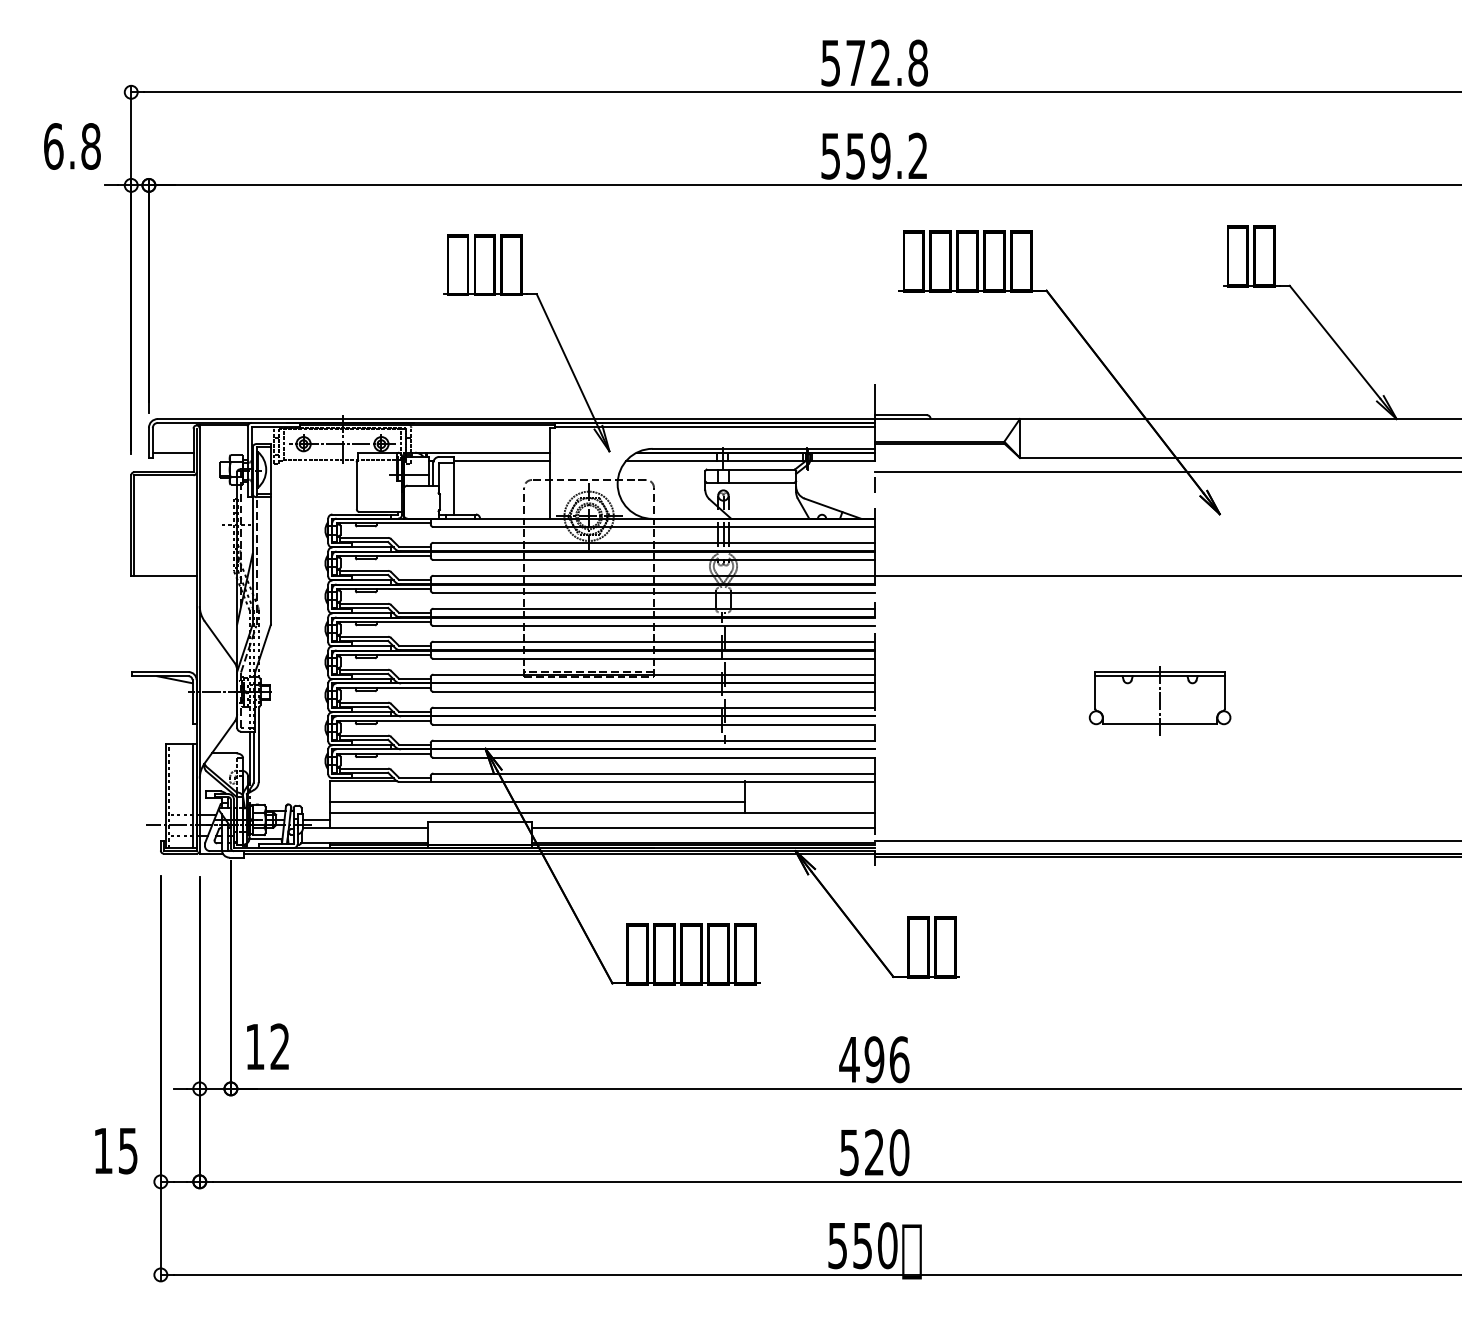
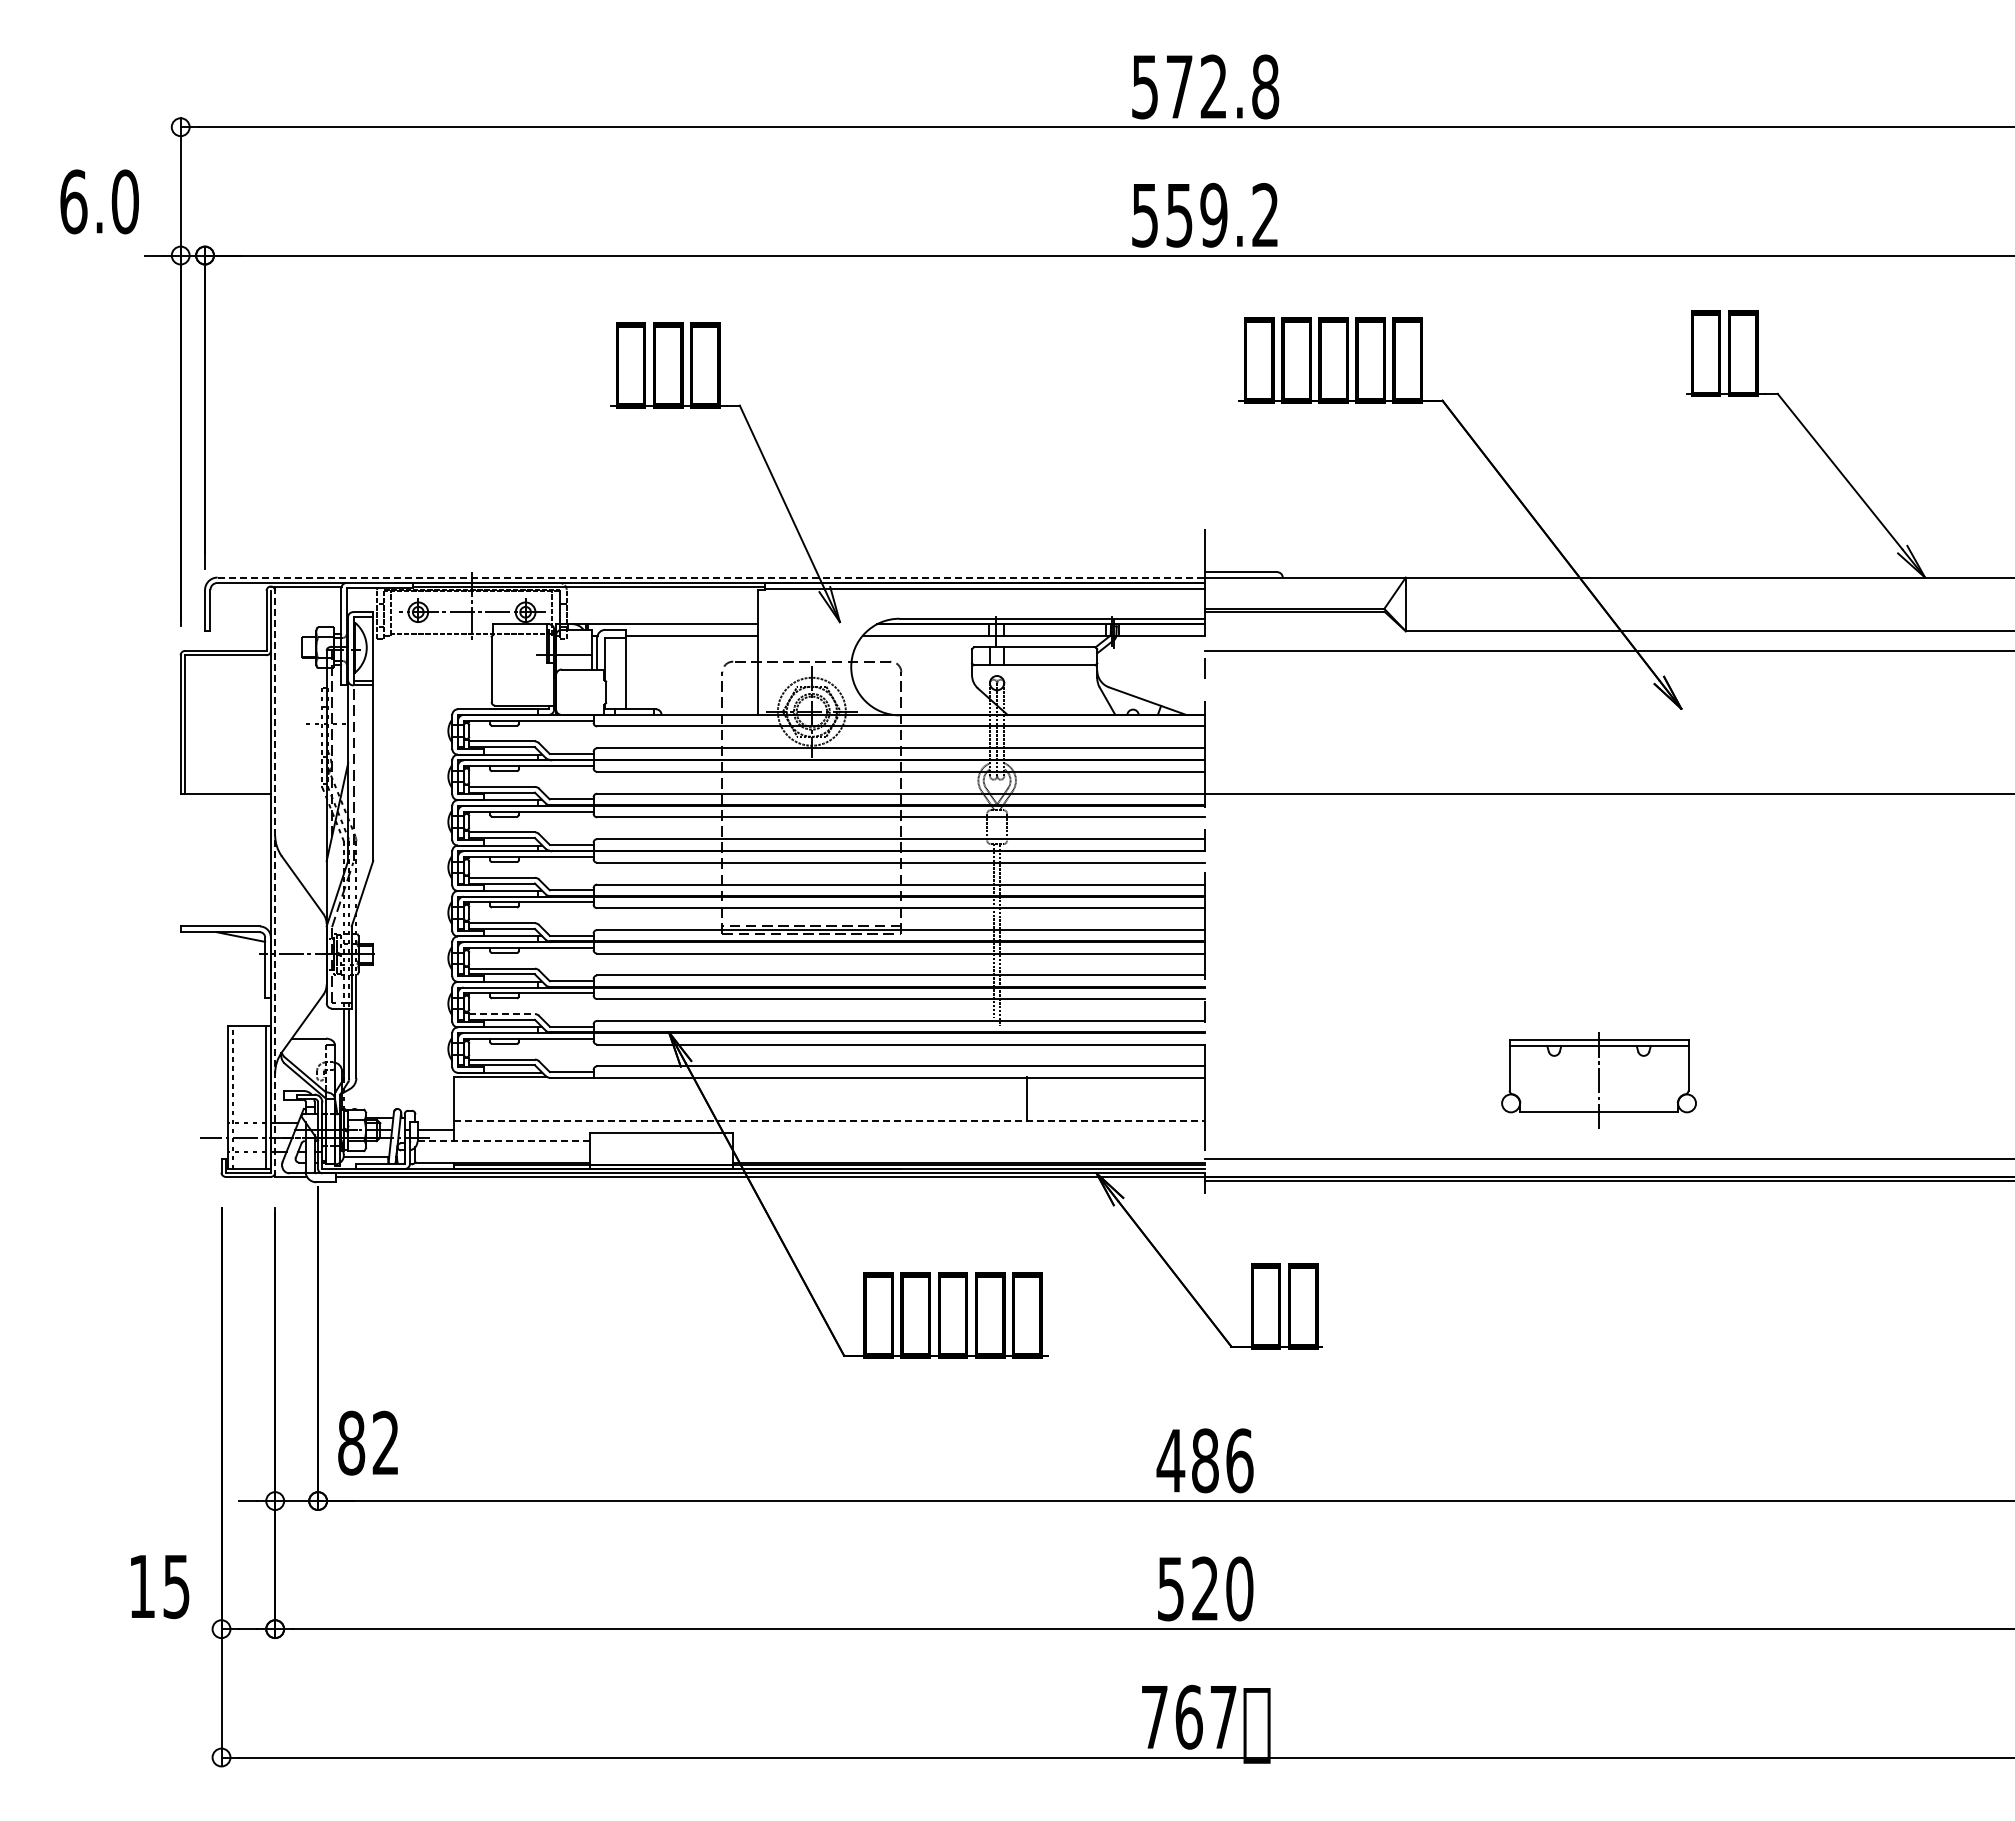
text: (90, 146) -> (124, 201), 6.8 -> 6.0
line: (516, 418) -> (711, 577), solid -> dashed
line: (173, 453) -> (238, 624), removed
line: (200, 639) -> (275, 881), solid -> dashed
part: (1159, 701) -> (1598, 1080), moved
line: (364, 735) -> (502, 1014), solid -> dashed
line: (537, 801) -> (740, 1105), removed
line: (601, 812) -> (829, 1120), solid -> dashed
line: (366, 828) -> (504, 1141), solid -> dashed
line: (703, 828) -> (969, 1141), removed
text: (255, 1046) -> (351, 1442), 12 -> 82
text: (873, 1059) -> (1204, 1460), 496 -> 486
text: (863, 1245) -> (1189, 1716), 550 -> 767

